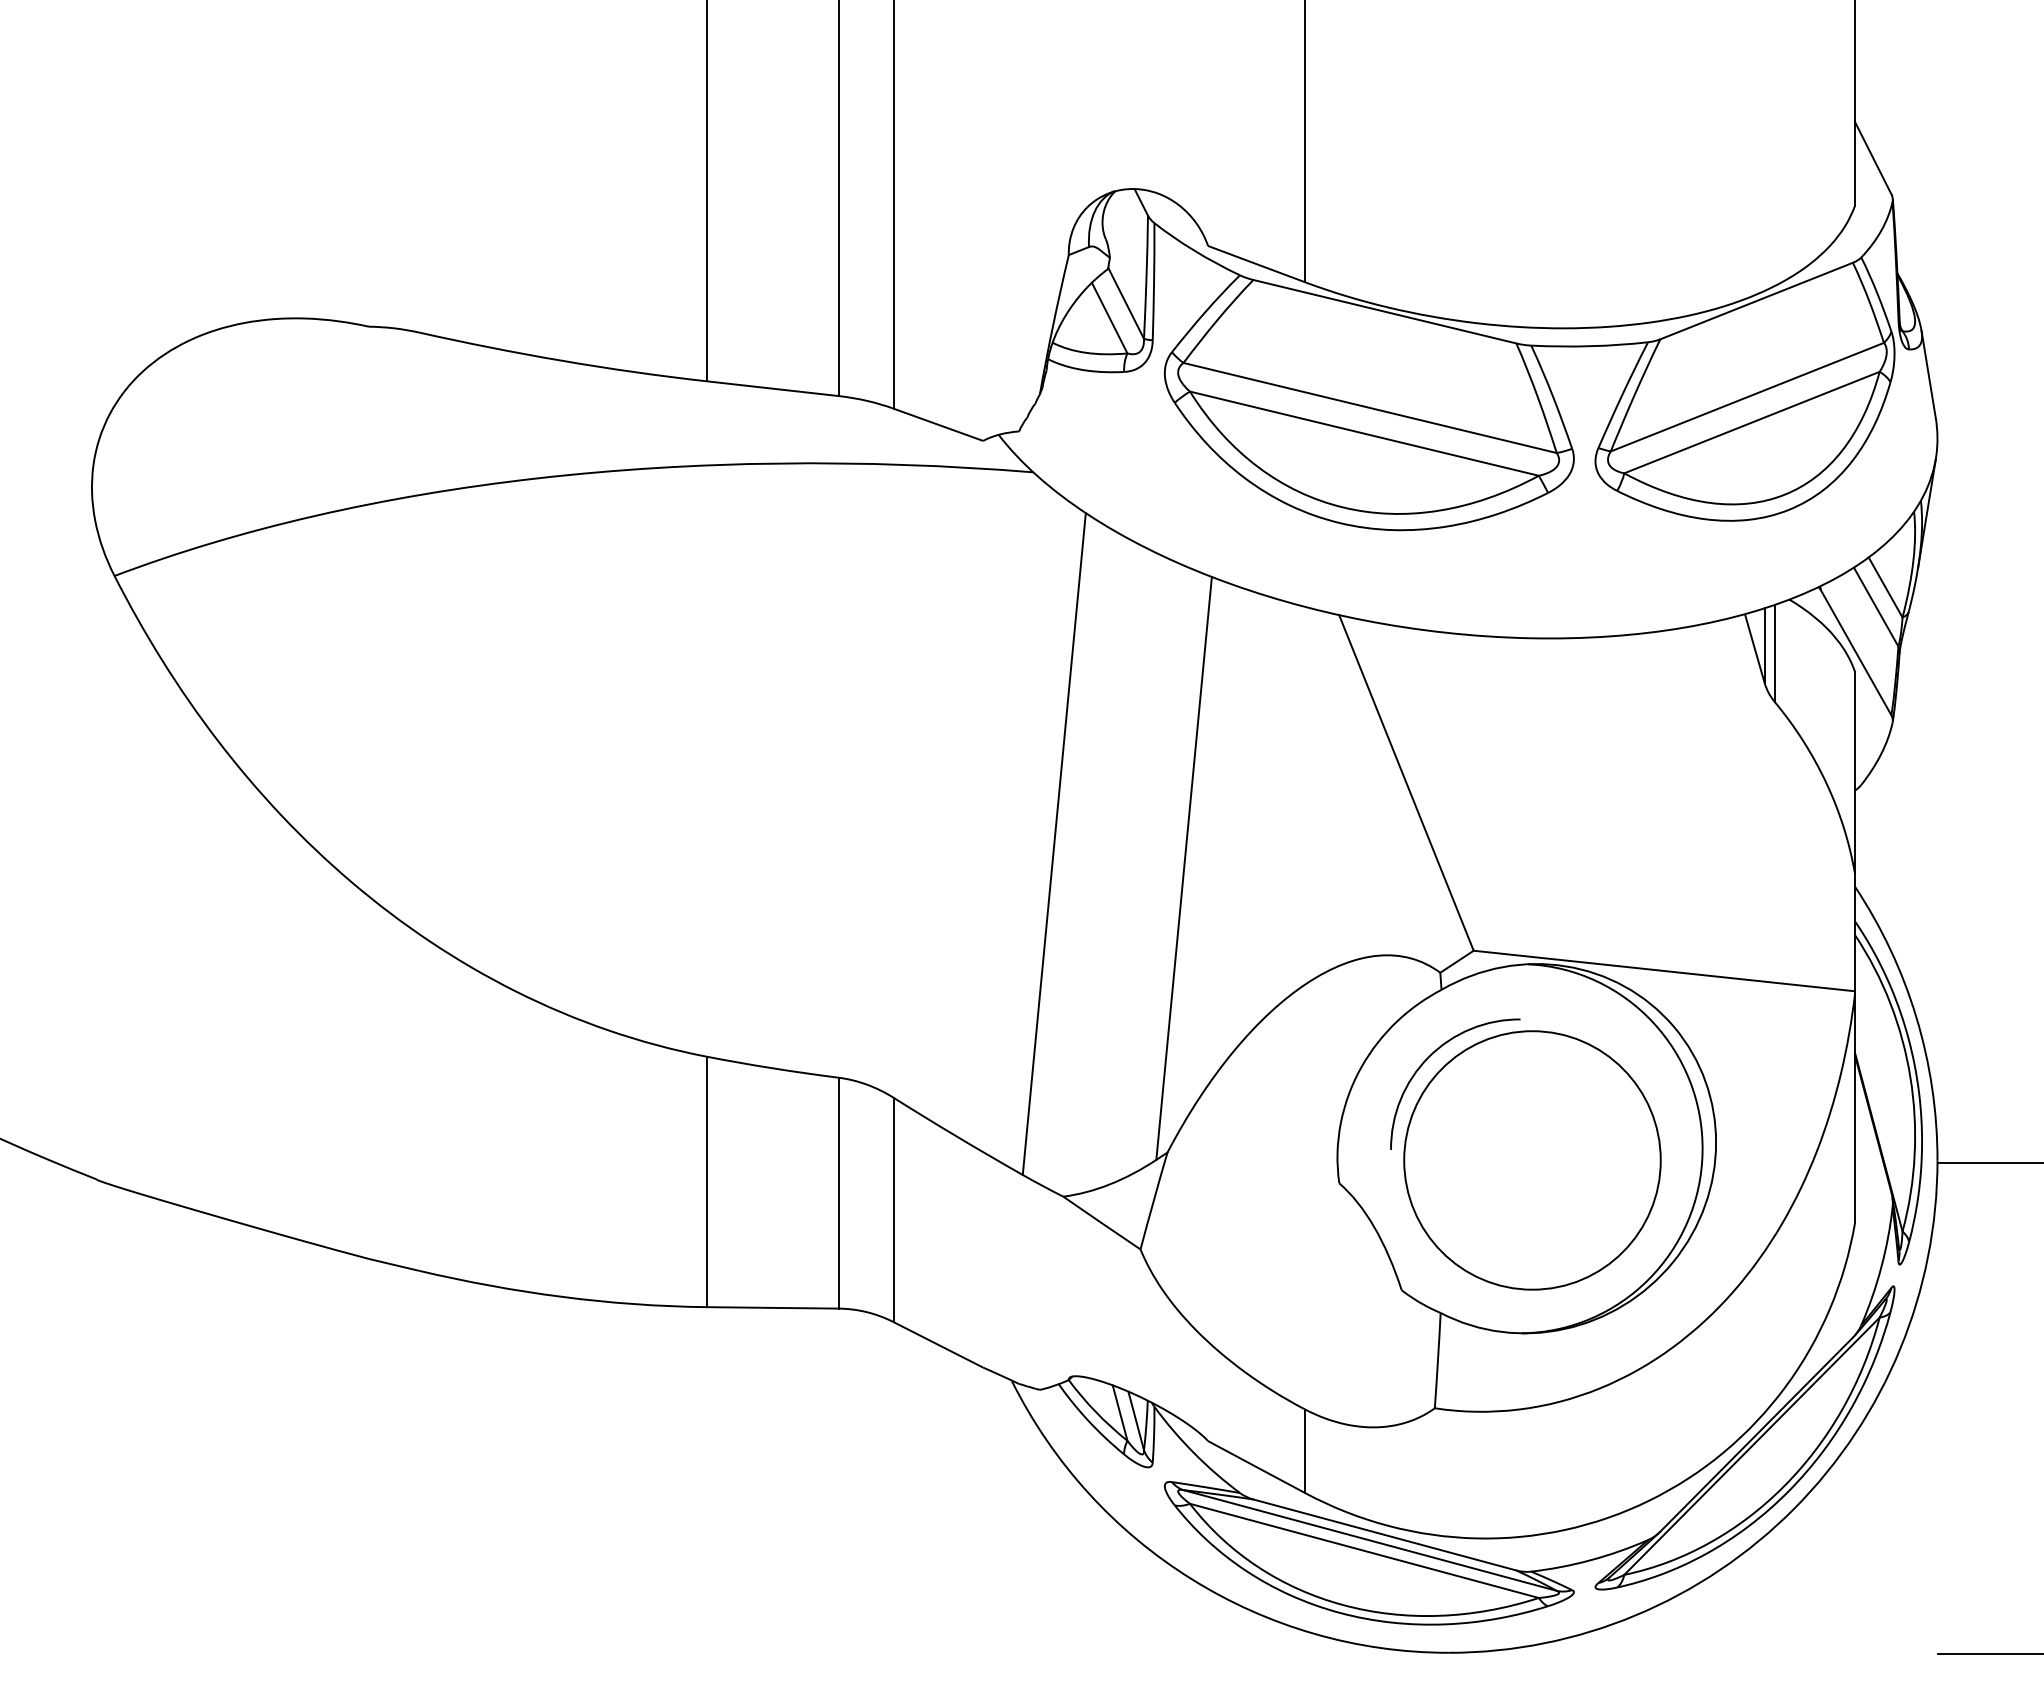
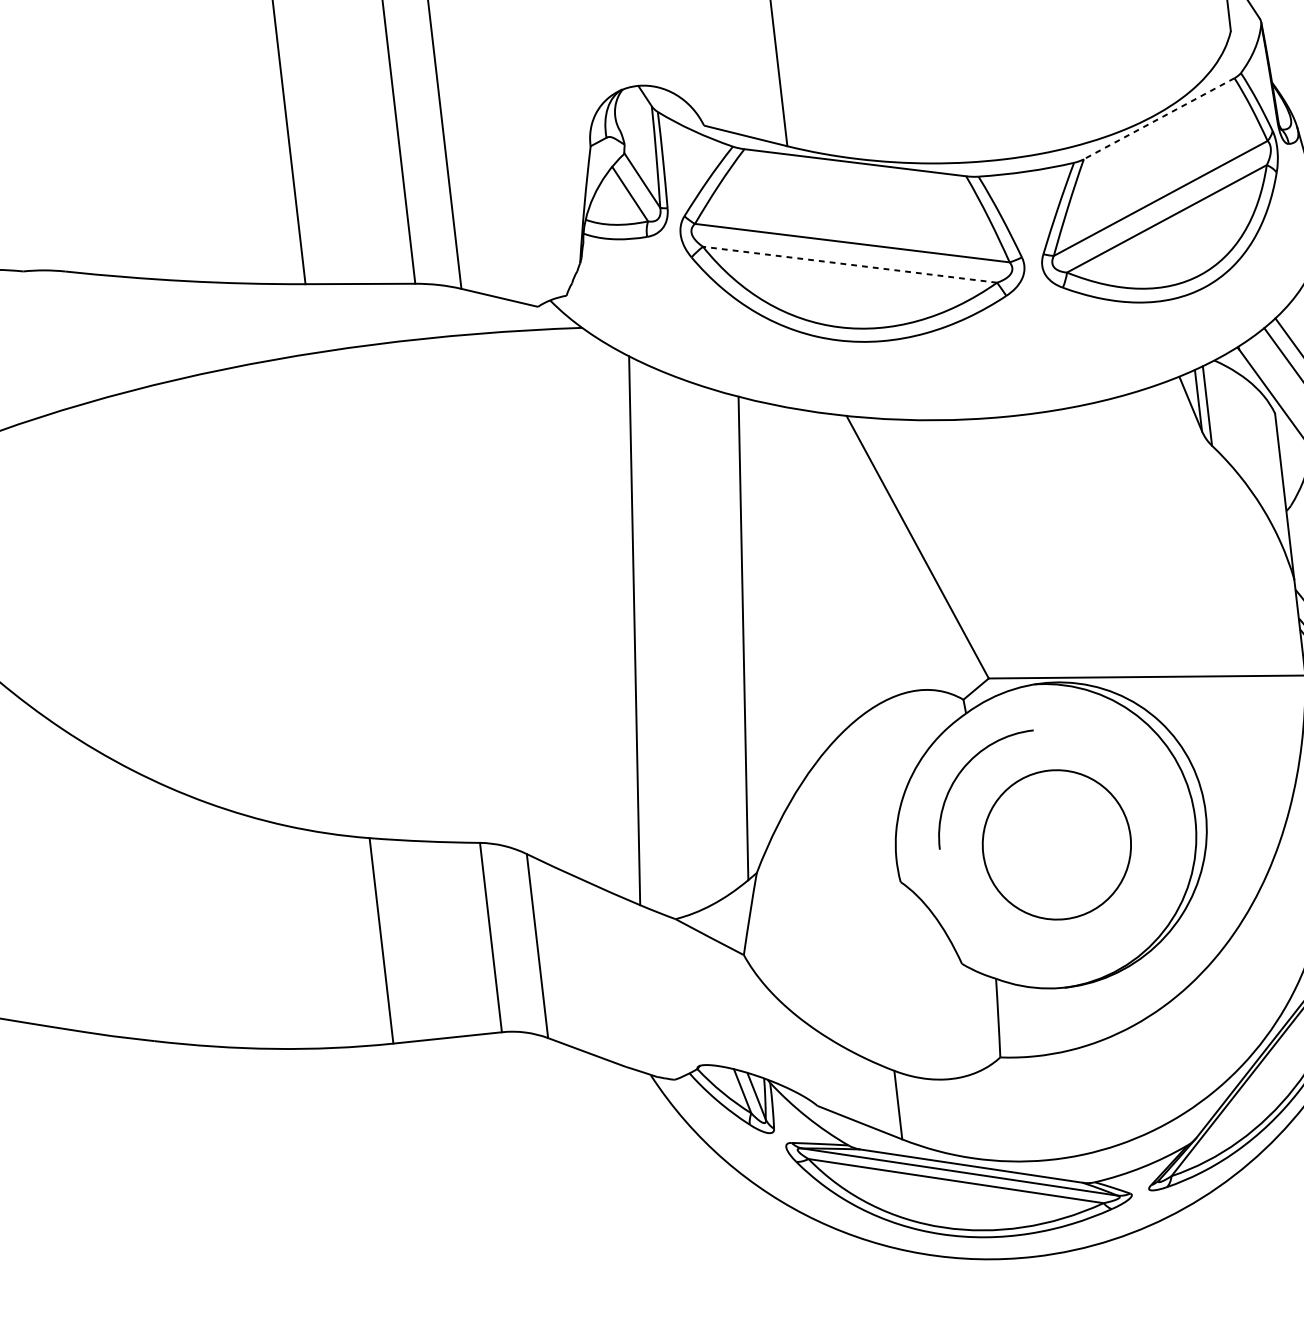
line: (1756, 301) -> (1159, 119), solid -> dashed
line: (1363, 433) -> (849, 264), solid -> dashed
part: (1532, 1160) -> (1056, 844), size x0.7

